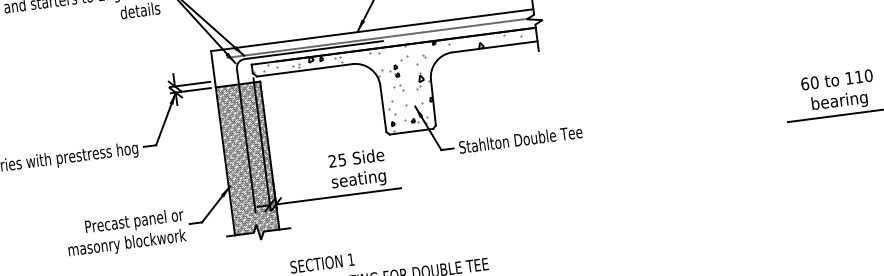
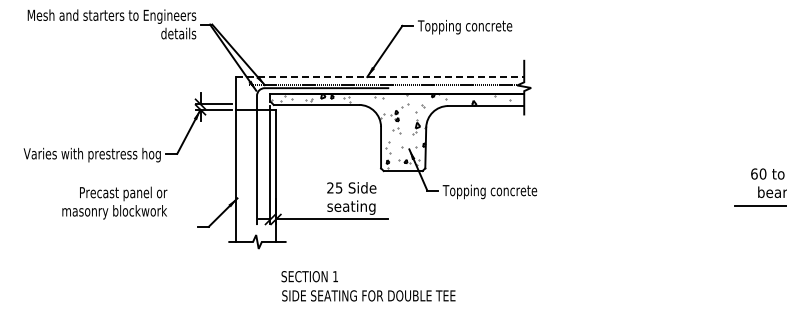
line: (372, 30) -> (380, 77), solid -> dashed
text: (520, 140) -> (497, 191), Stahlton Double Tee -> Topping concrete
hatch: (248, 161) -> (256, 178), removed
text: (125, 233) -> (114, 202), moved

